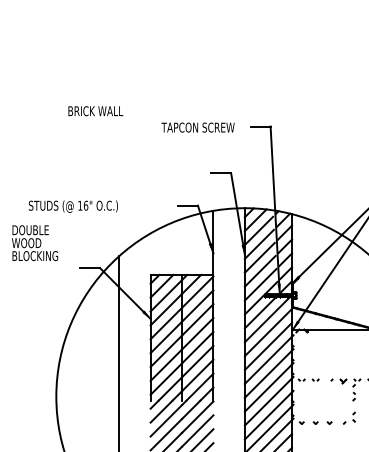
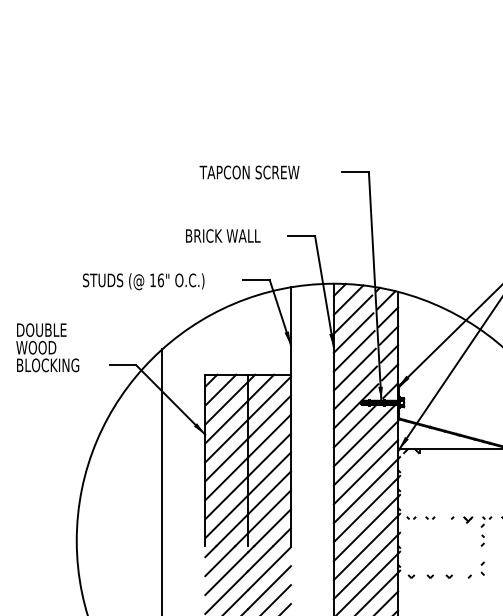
text: (95, 111) -> (222, 236), moved
text: (197, 127) -> (248, 172), moved
text: (72, 206) -> (142, 281), moved
text: (35, 243) -> (48, 348), moved

